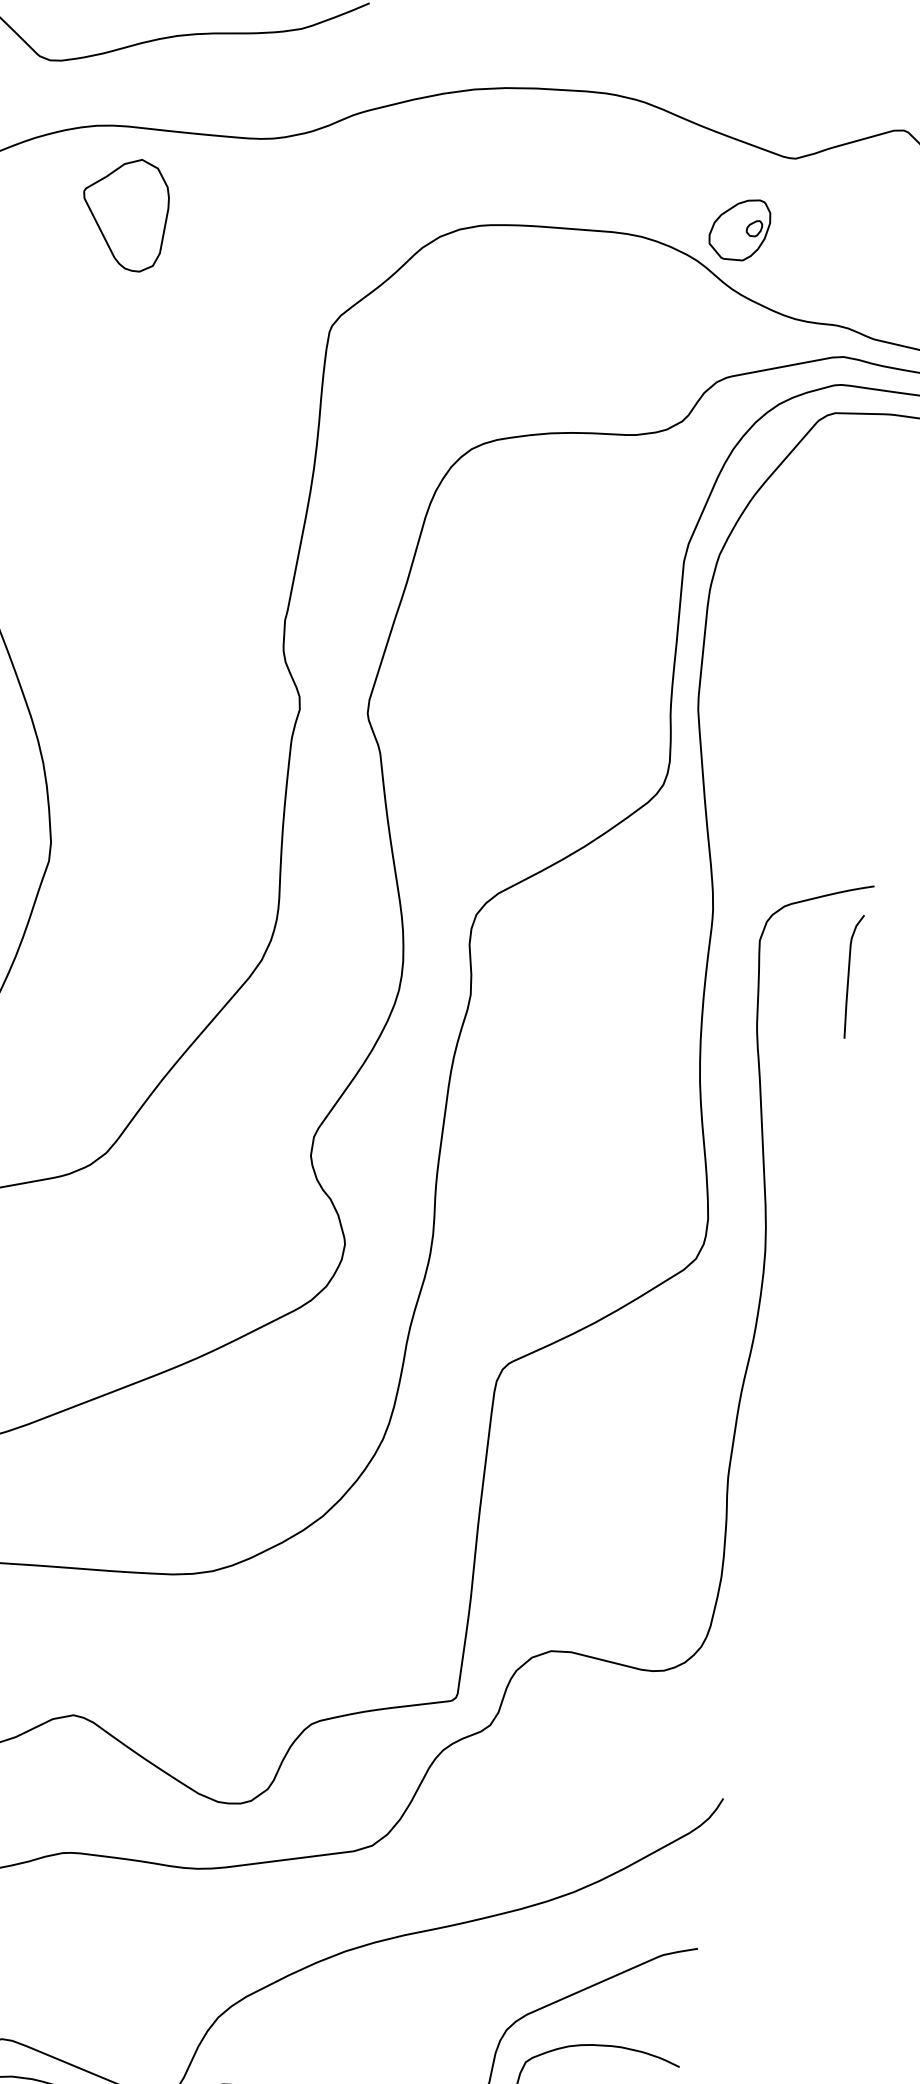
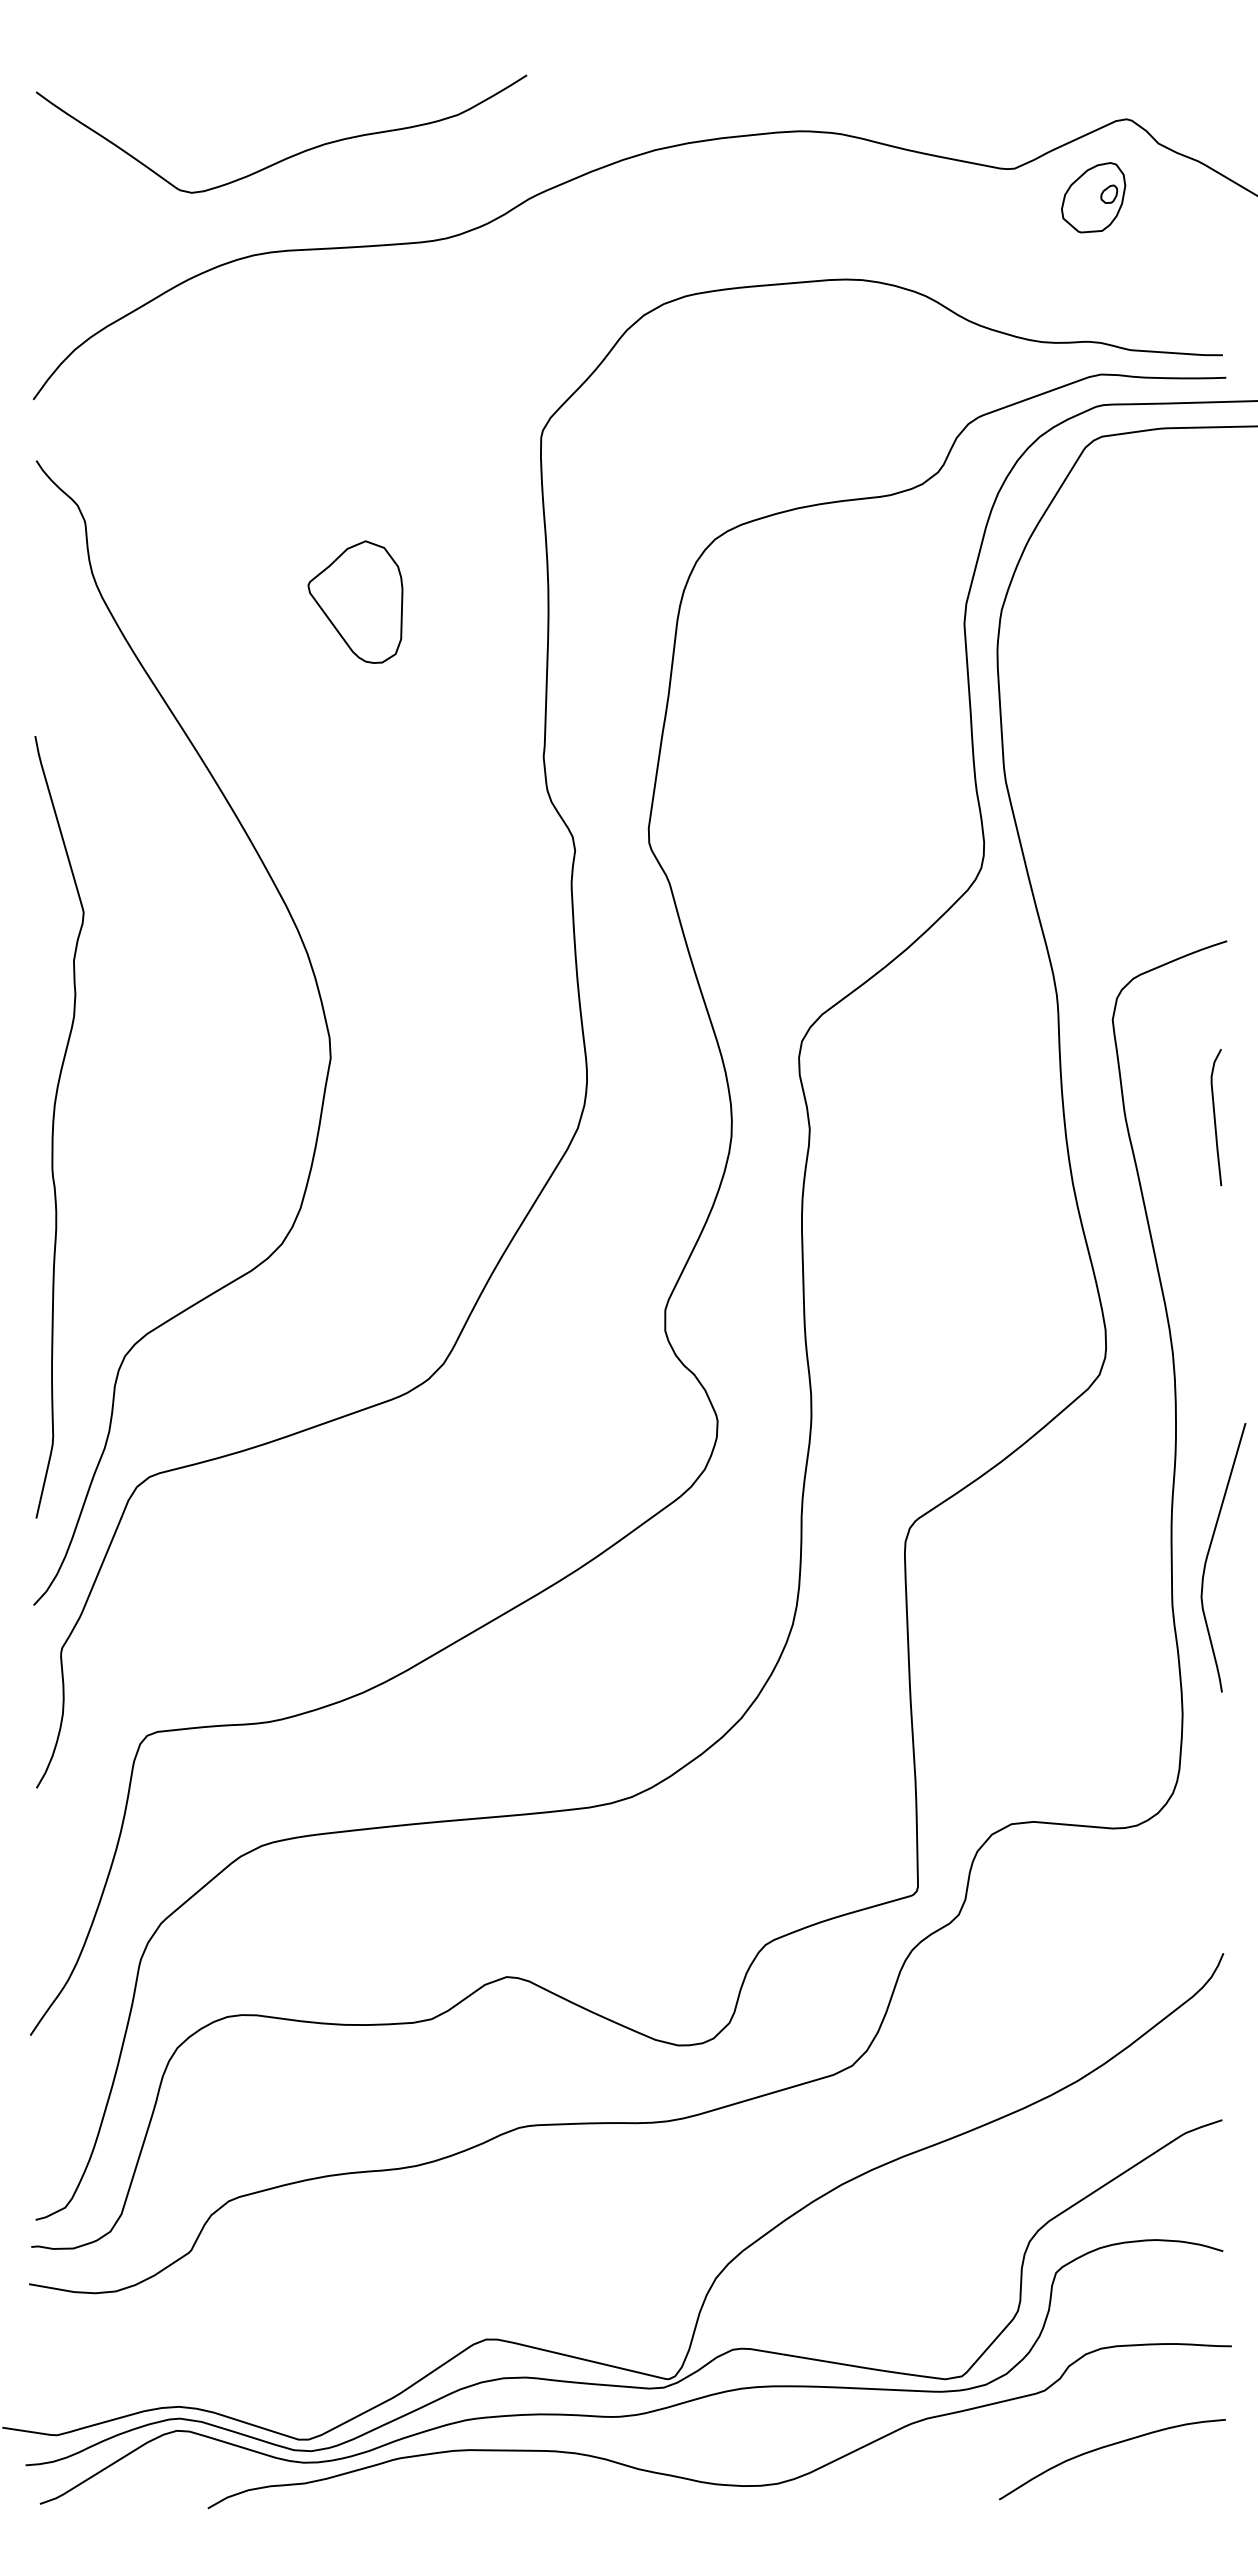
part: (124, 212) -> (355, 601), moved
part: (739, 229) -> (1093, 197), moved
curve: (849, 976) -> (1215, 1117), moved
curve: (769, 1435) -> (1209, 1552), added

